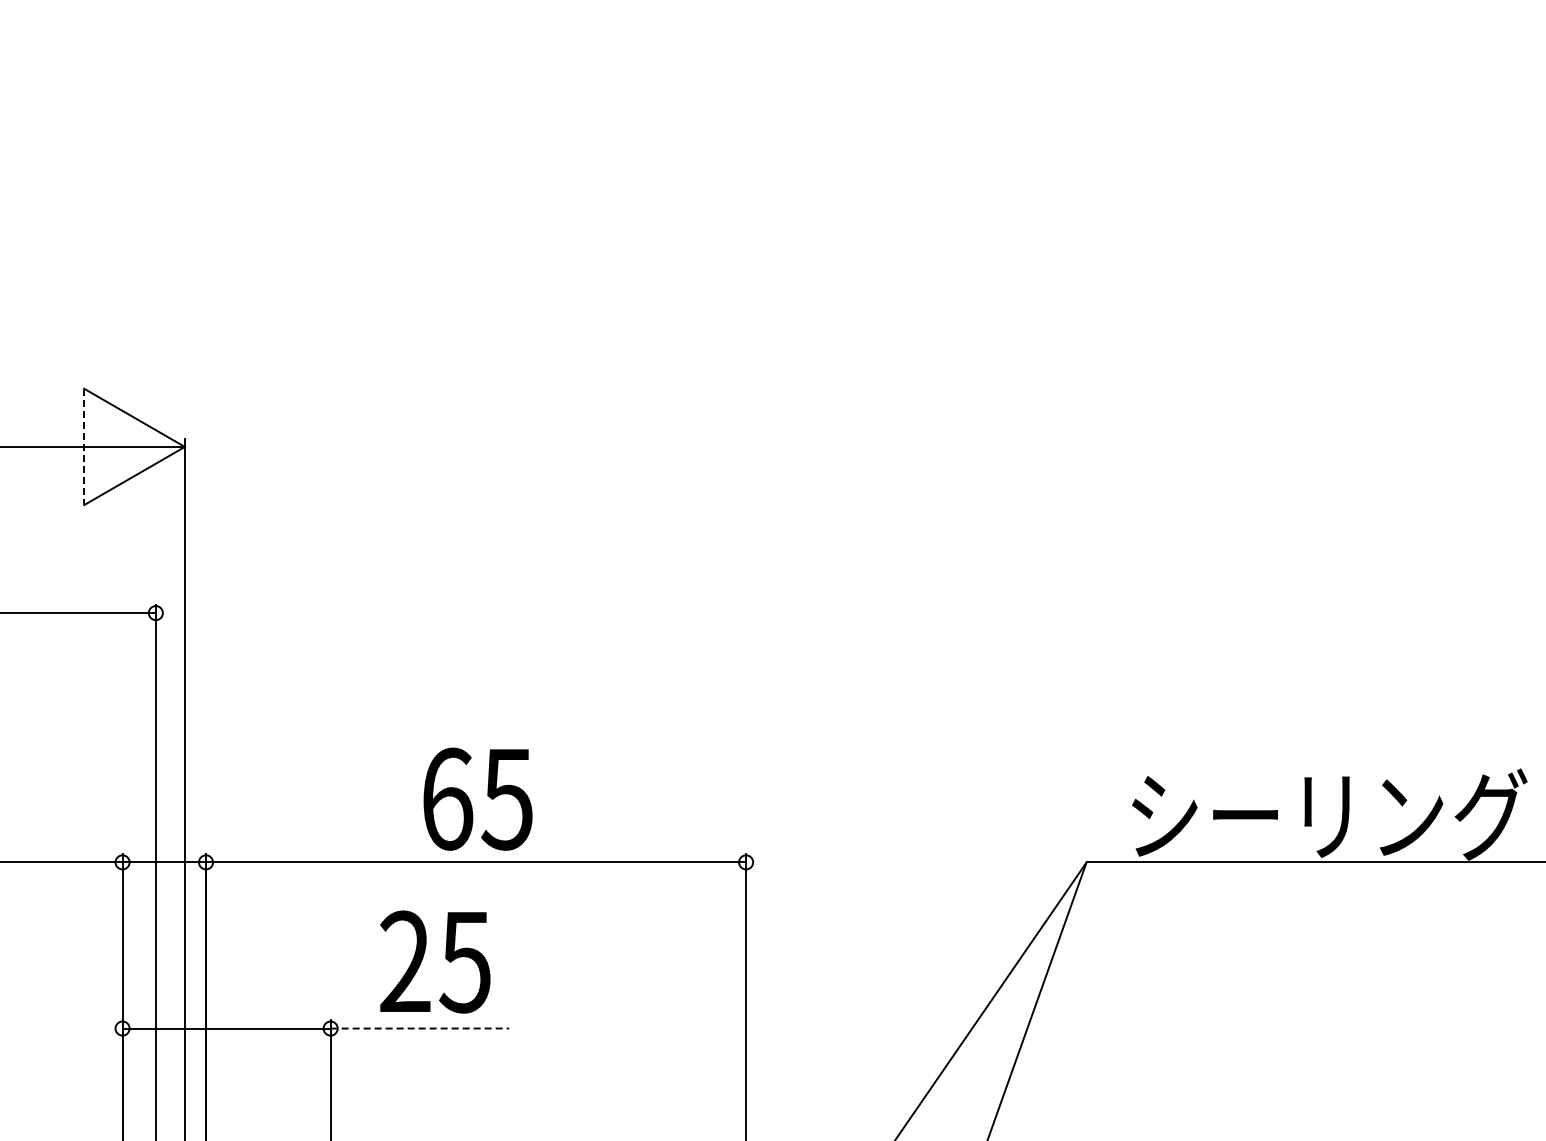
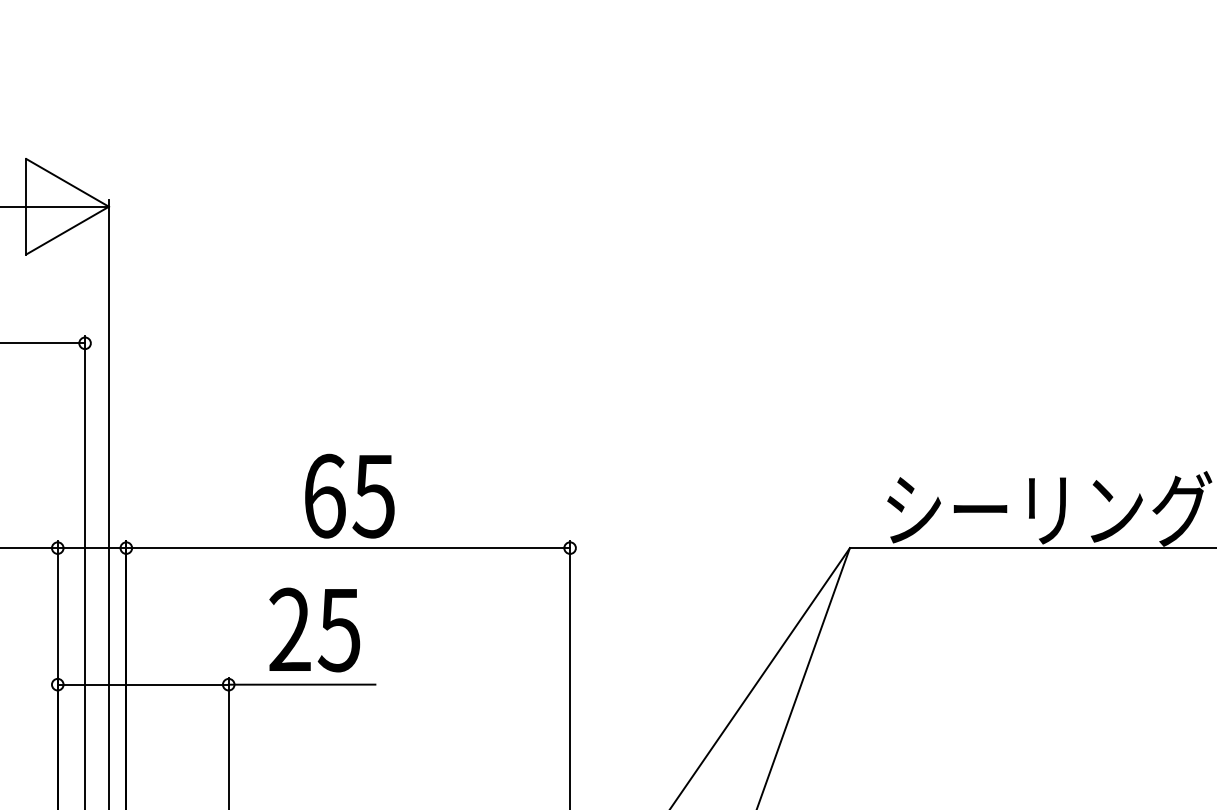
line: (84, 447) -> (26, 207), dashed -> solid
line: (420, 1028) -> (302, 684), dashed -> solid

